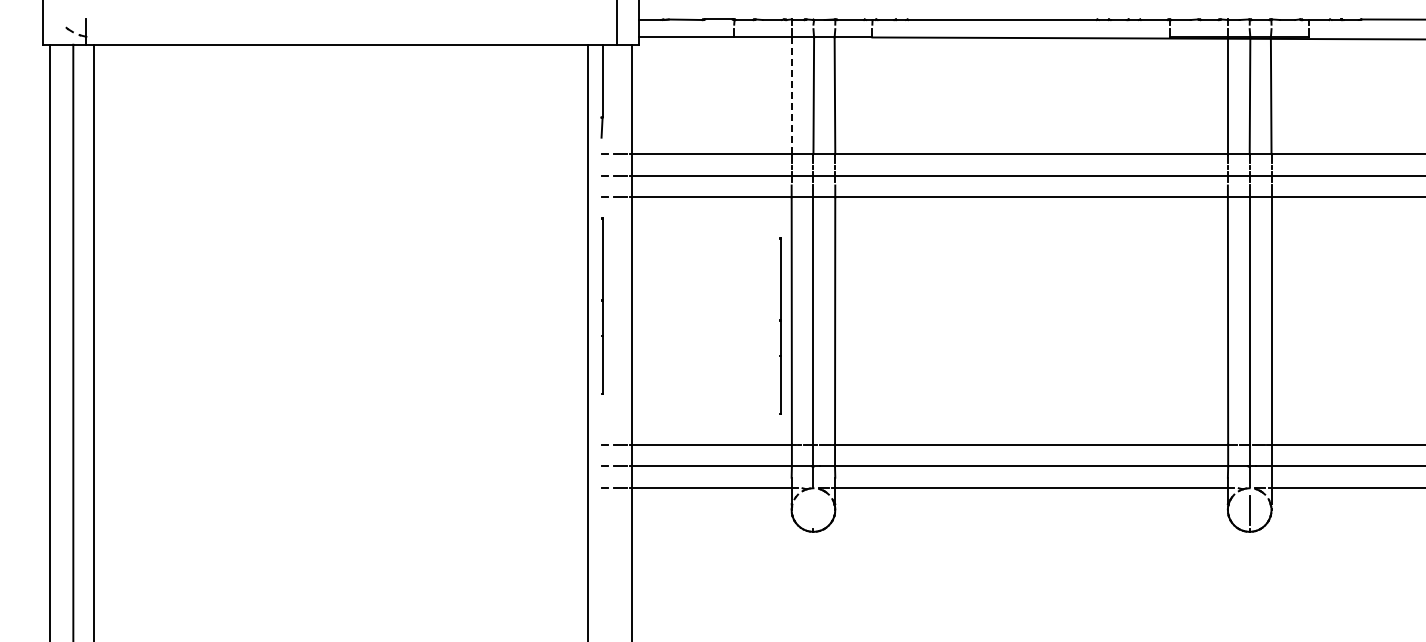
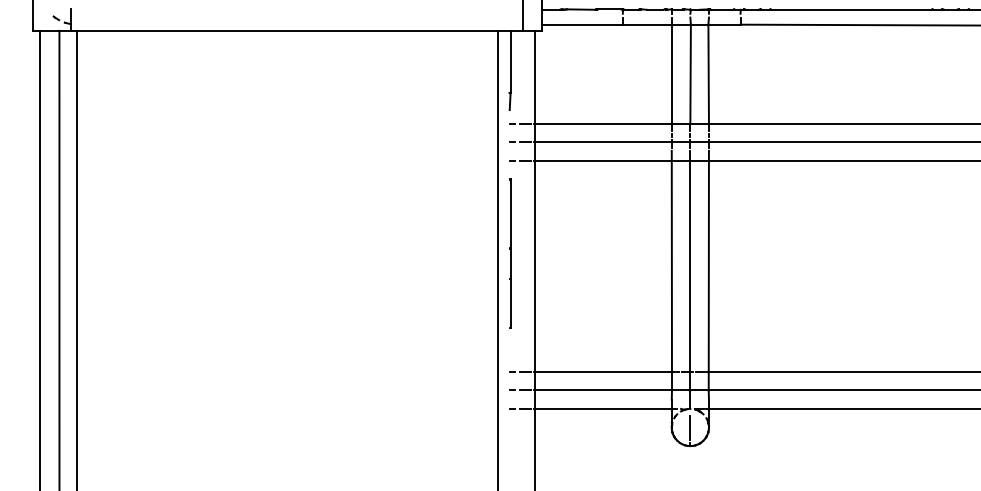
line: (791, 96) -> (671, 74), dashed -> solid
line: (780, 325) -> (662, 270), removed
line: (813, 510) -> (690, 427), added

